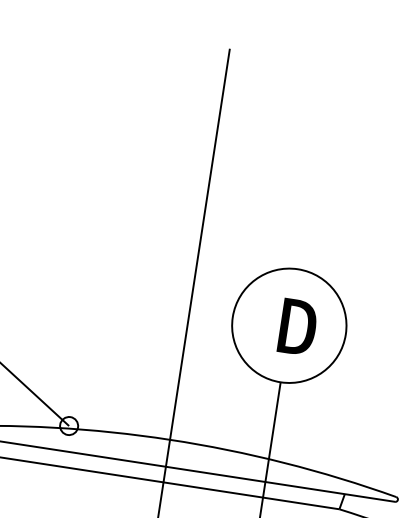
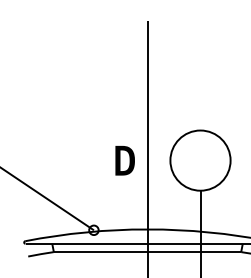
part: (296, 326) -> (124, 160), moved

